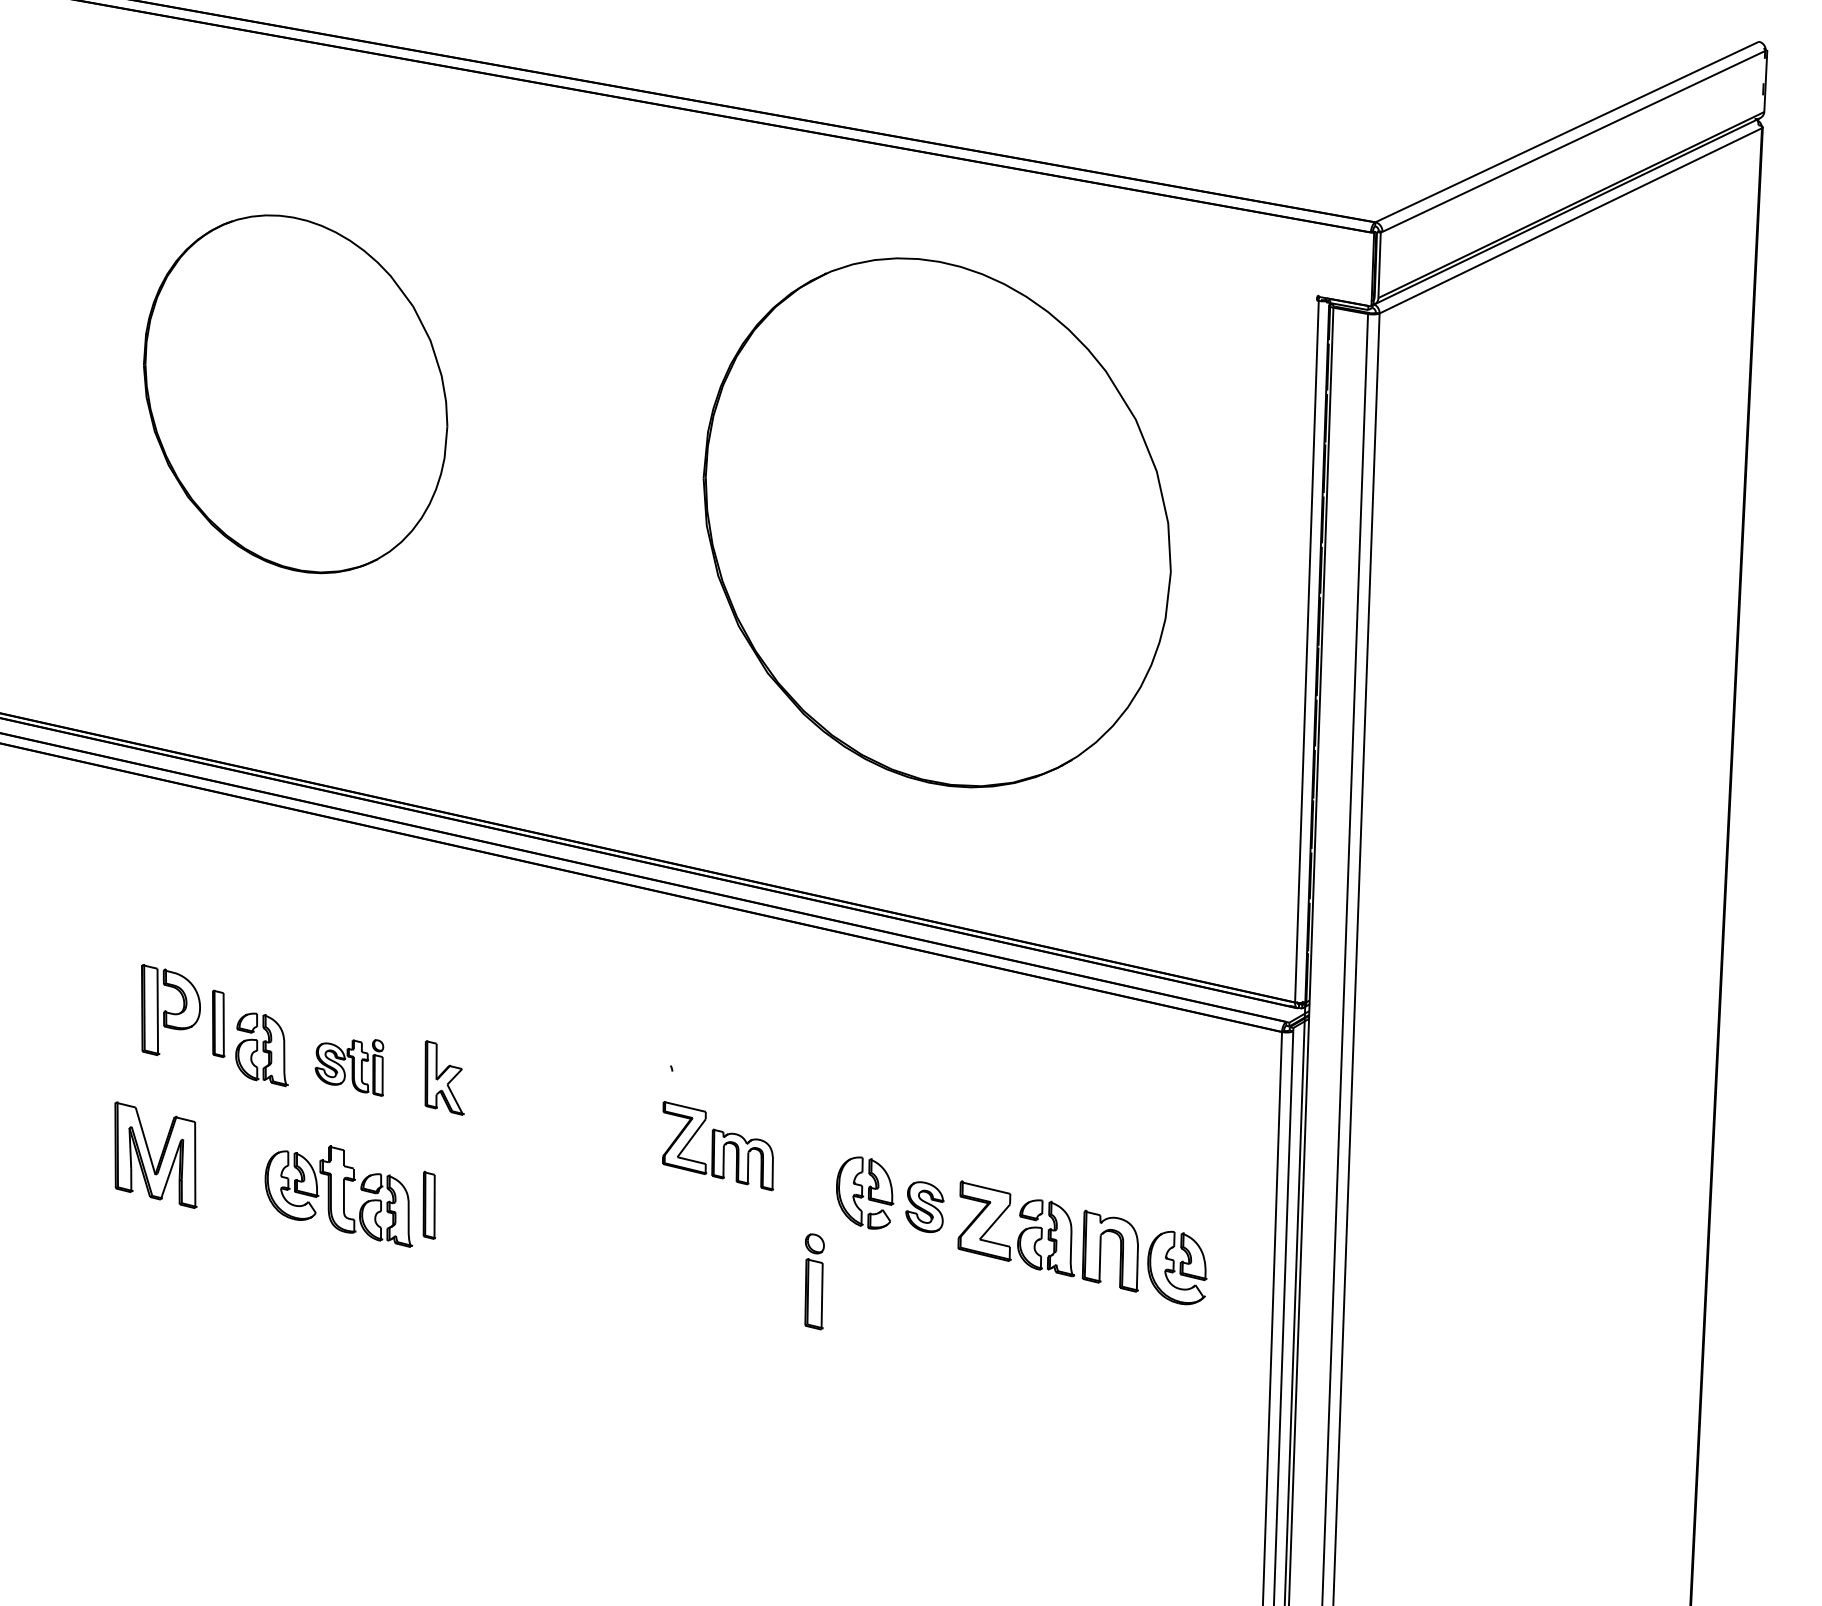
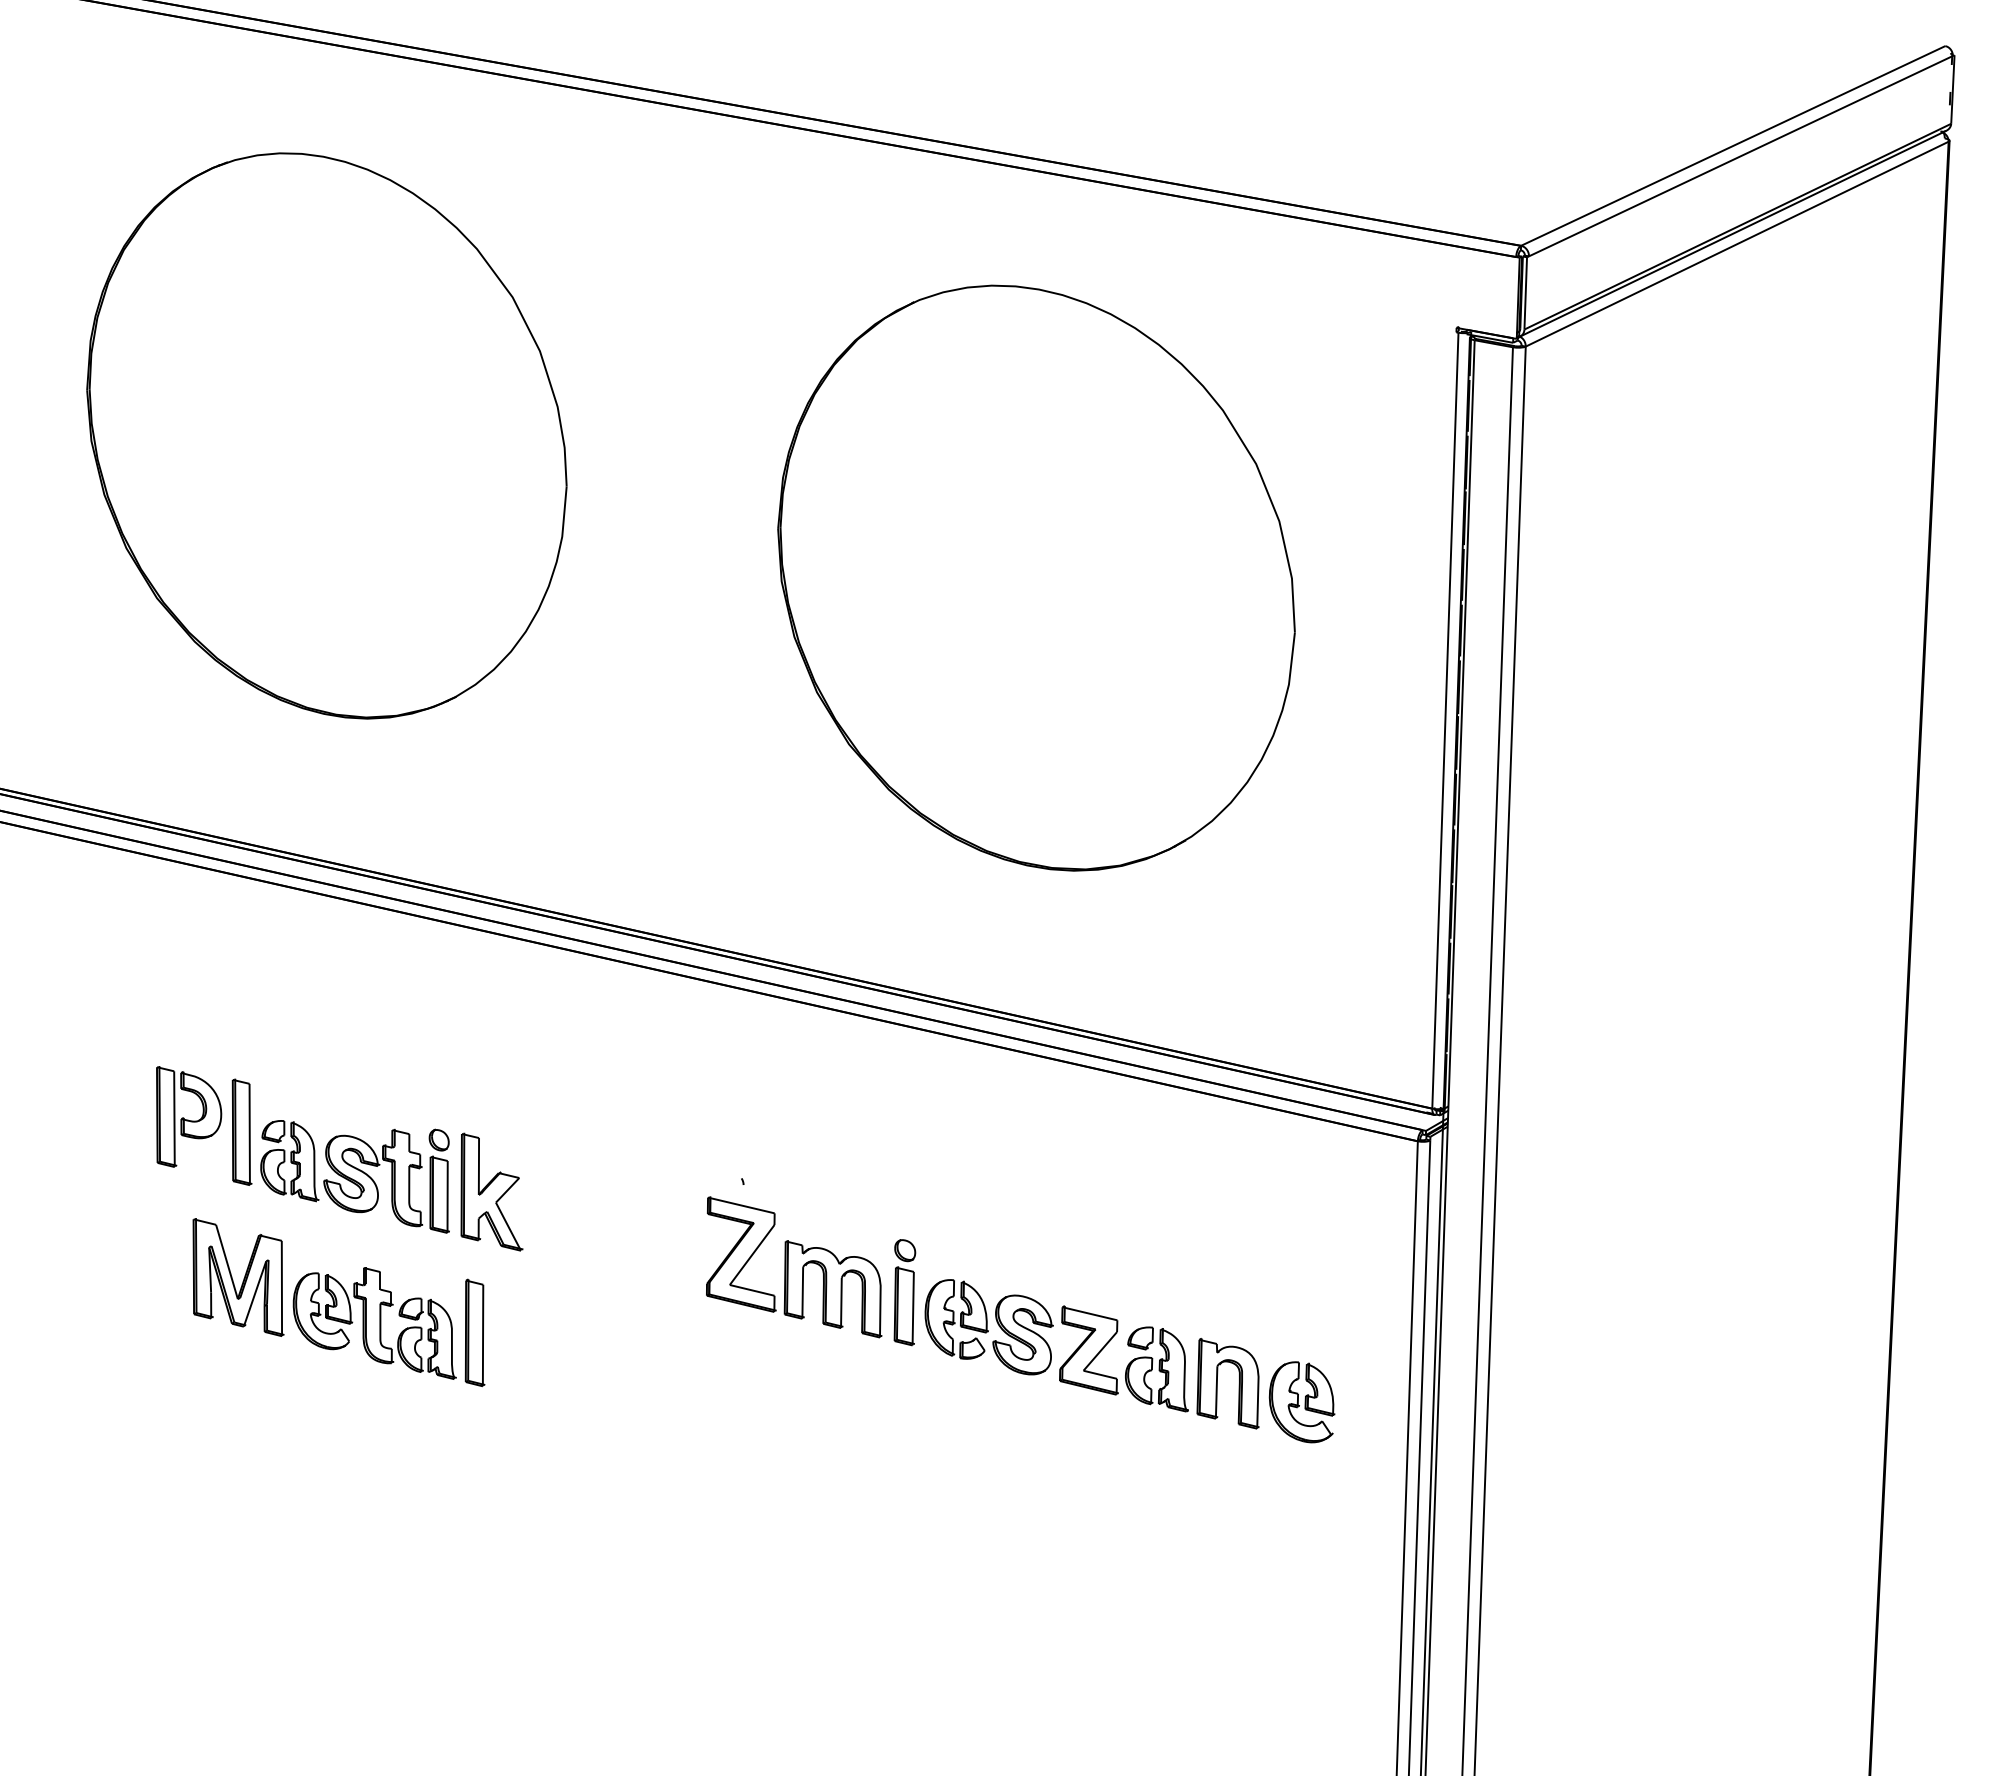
part: (295, 393) -> (326, 435), size x1.43
part: (218, 1023) -> (241, 1131), size x1.43
part: (349, 1067) -> (386, 1180), size x1.67
part: (444, 1077) -> (491, 1191), size x1.43
part: (718, 1146) -> (794, 1267), size x1.43
part: (155, 1155) -> (238, 1277), moved
part: (429, 1204) -> (474, 1332), size x1.43
part: (924, 1206) -> (1022, 1334), size x1.43
part: (814, 1281) -> (904, 1292), moved

